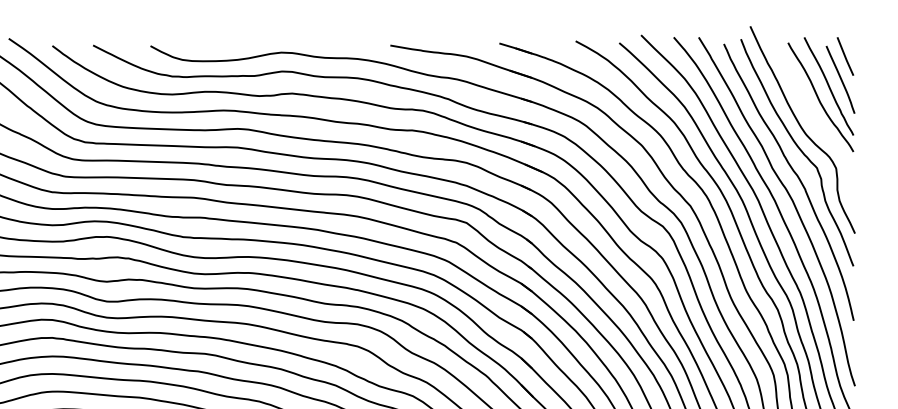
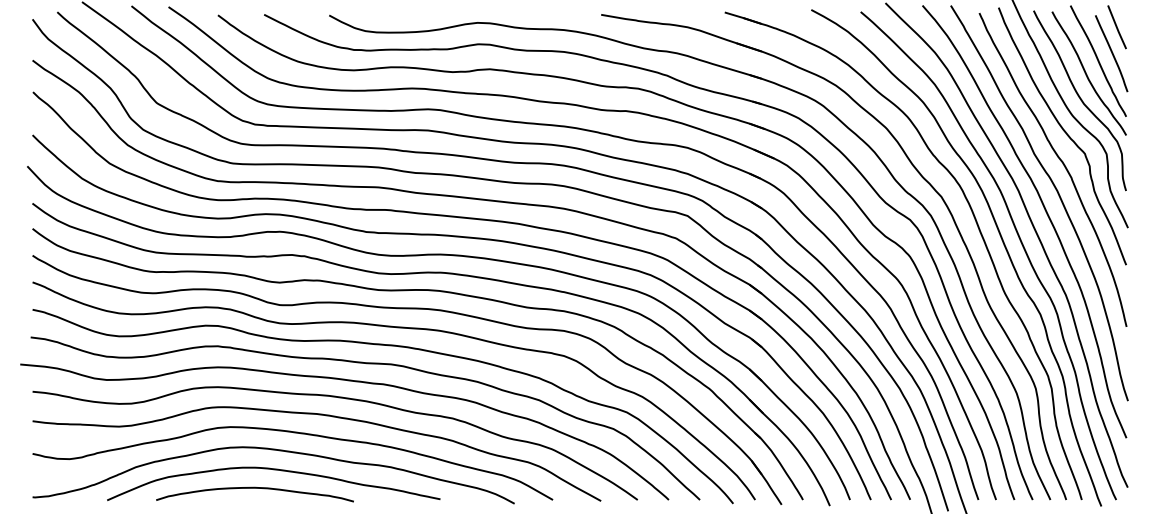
curve: (812, 120) -> (1079, 99), added

